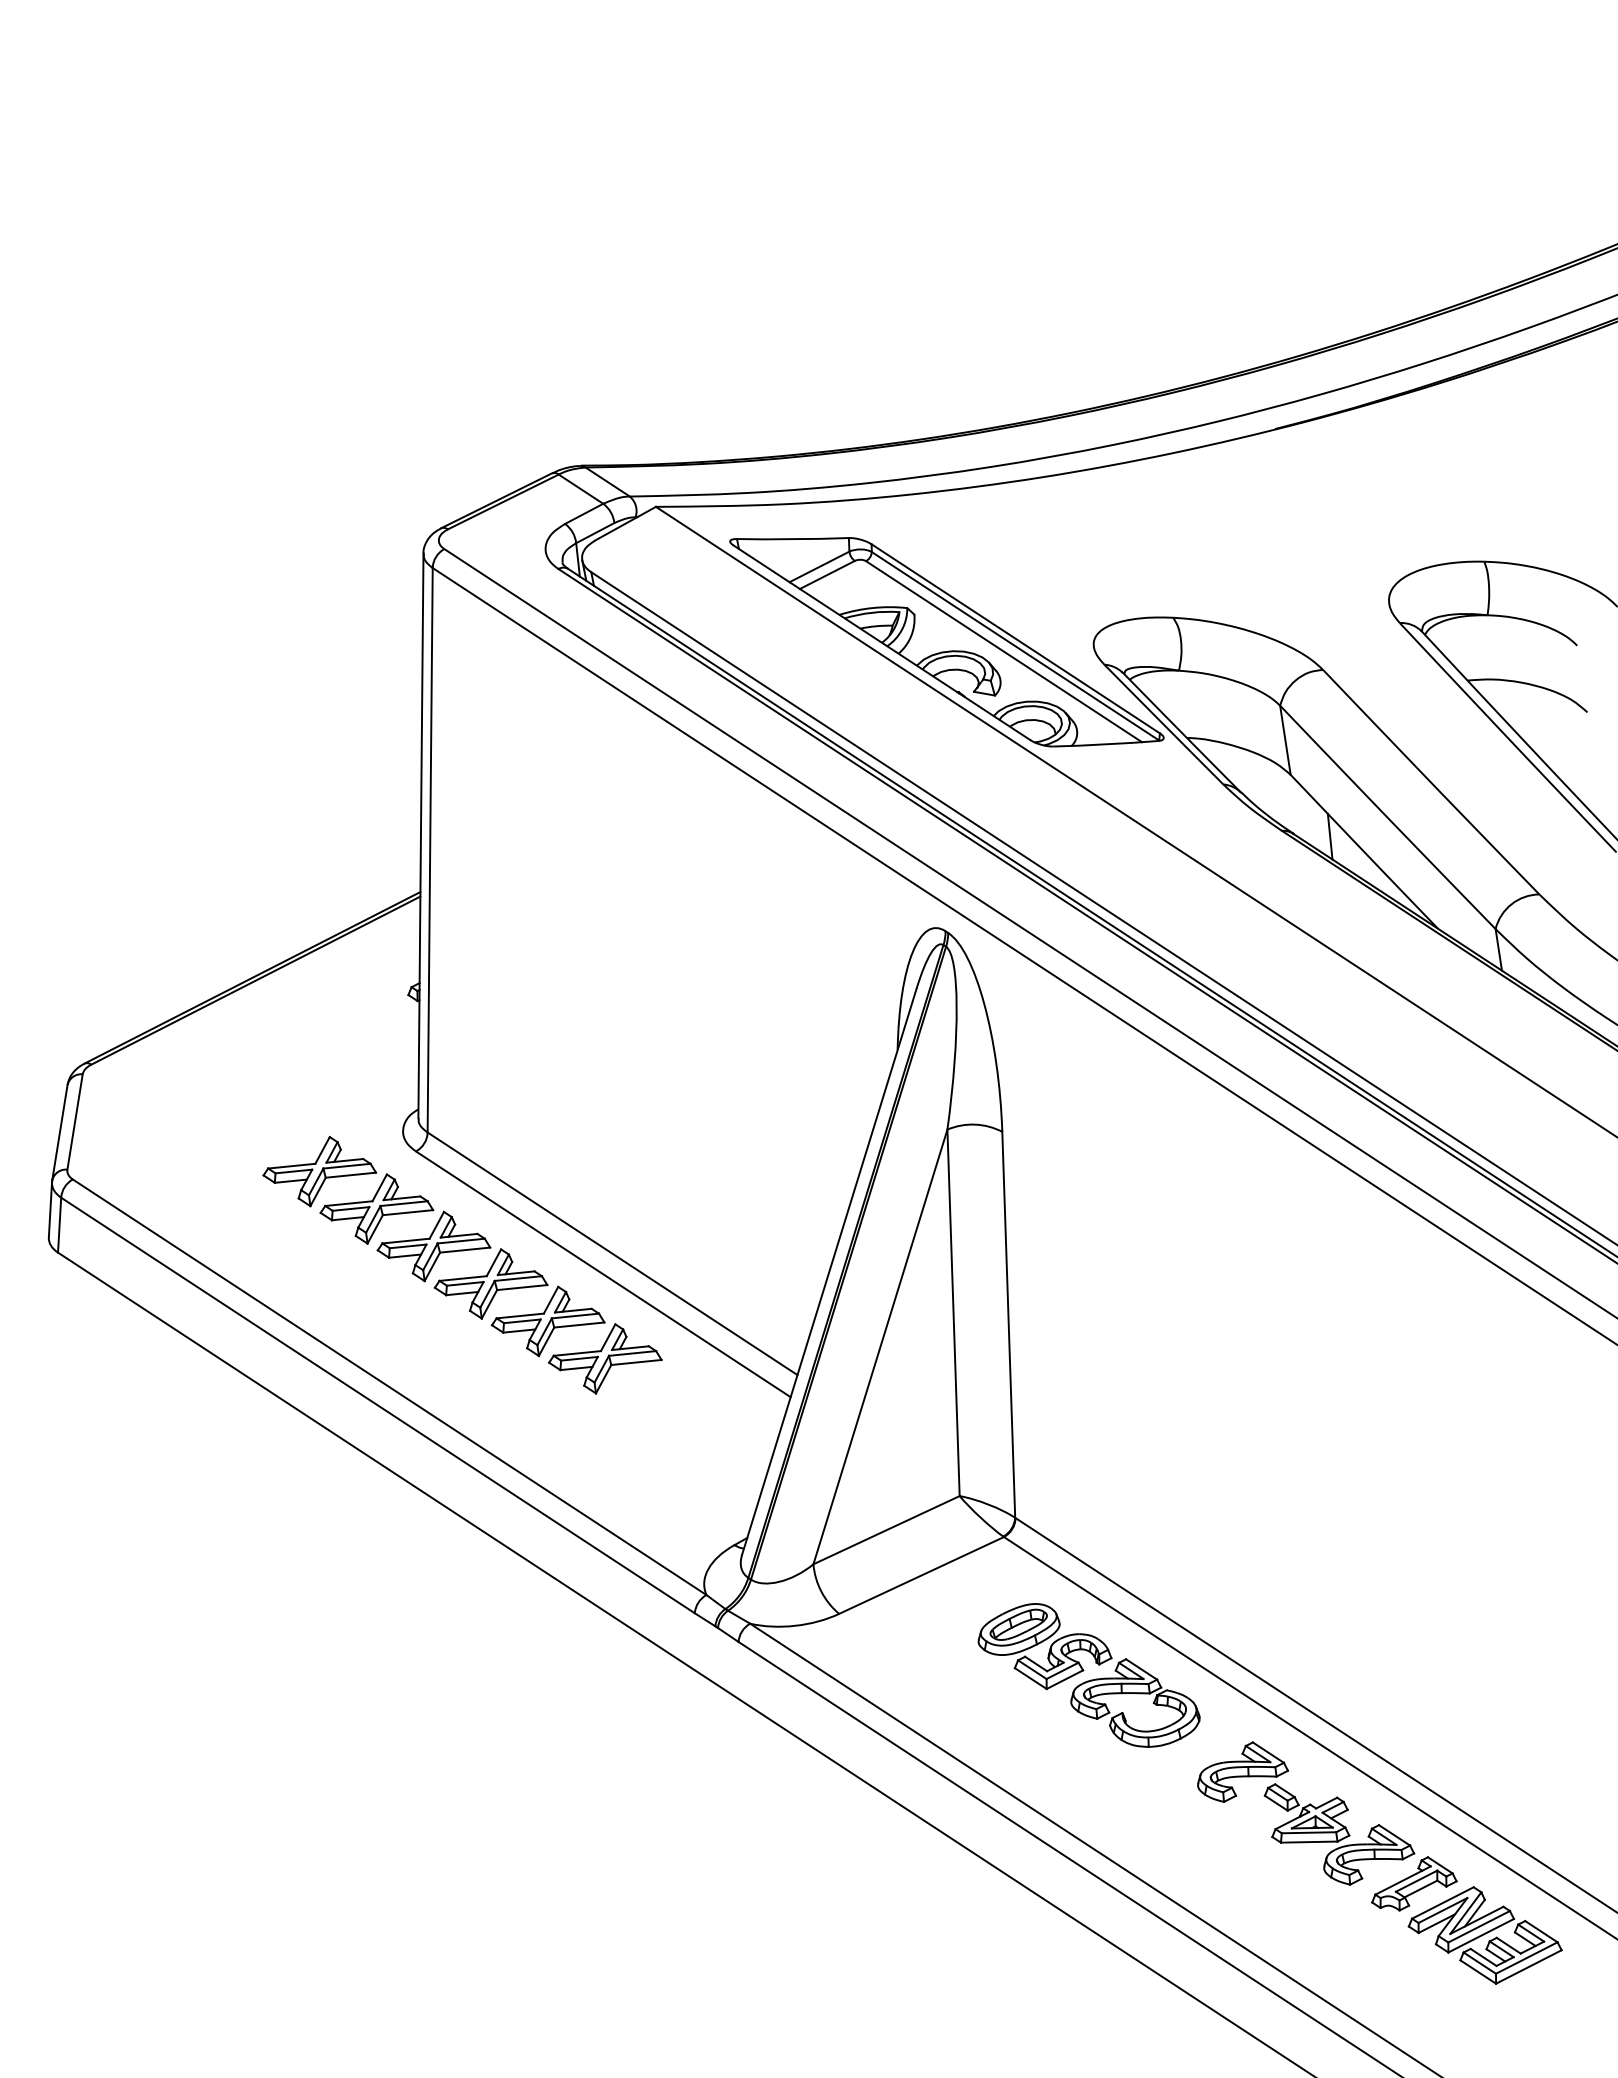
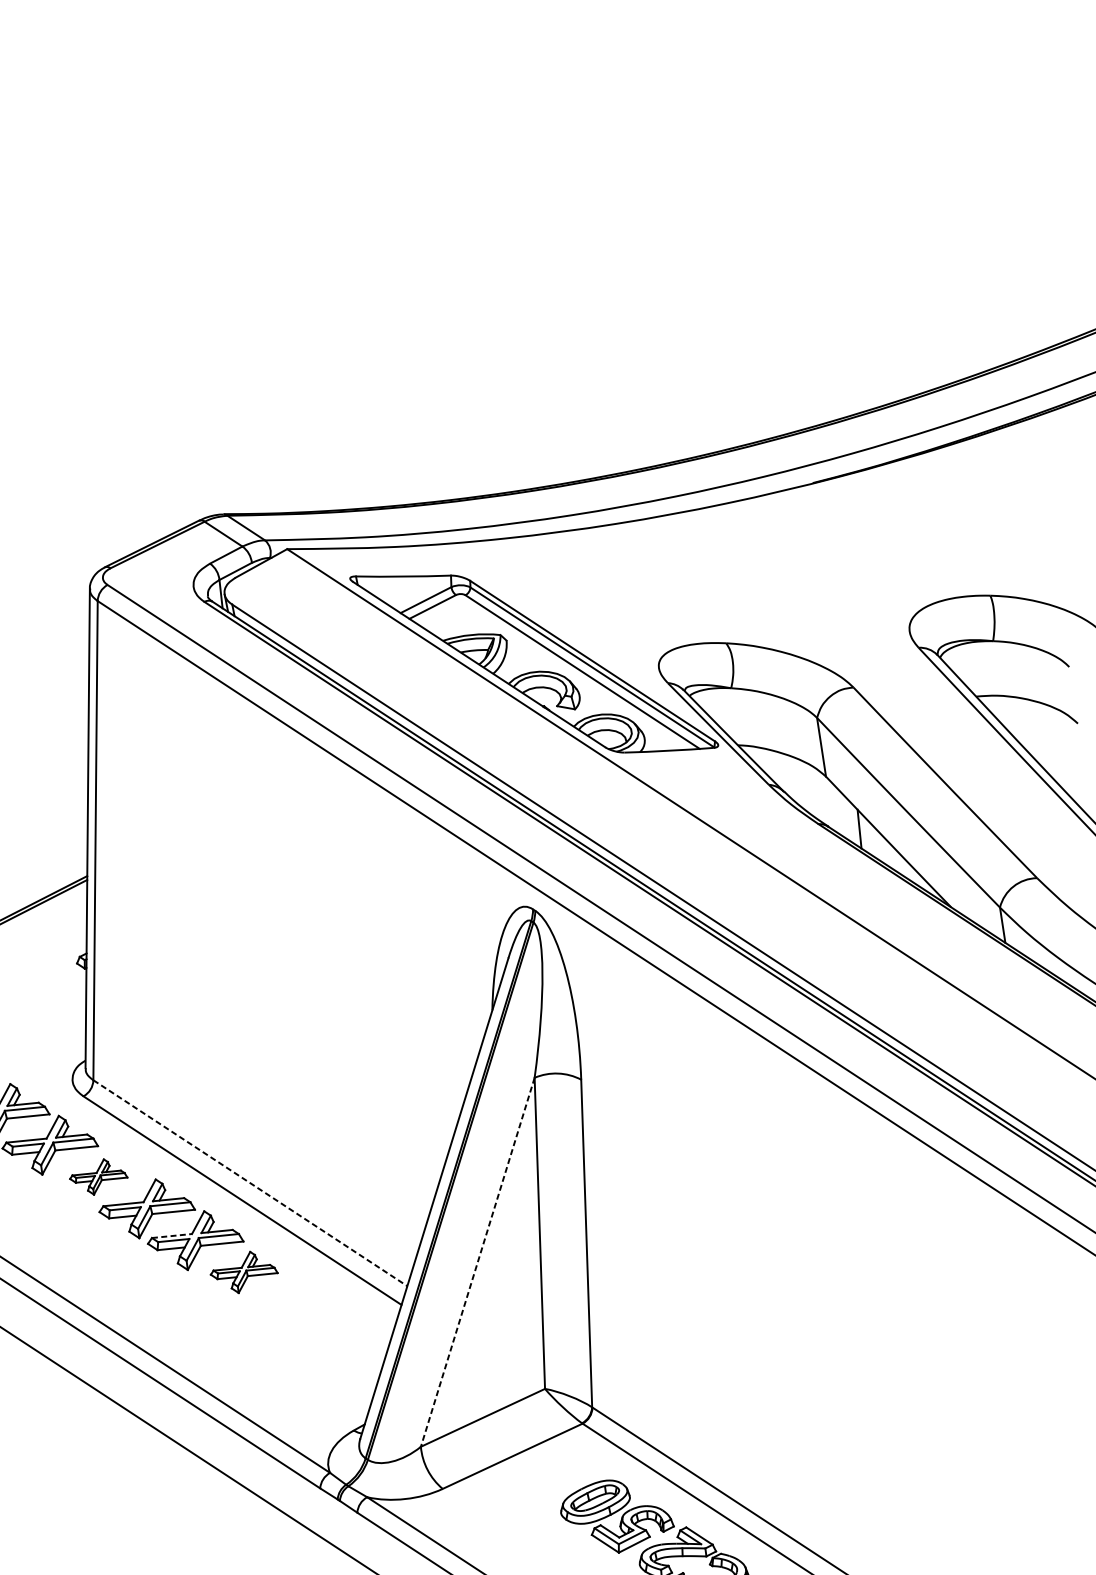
part: (433, 1246) -> (98, 1177), size x0.6
line: (612, 1254) -> (250, 1183), solid -> dashed
line: (520, 1316) -> (172, 1236), solid -> dashed
line: (880, 1347) -> (477, 1262), solid -> dashed
part: (605, 1358) -> (244, 1272), size x0.7

